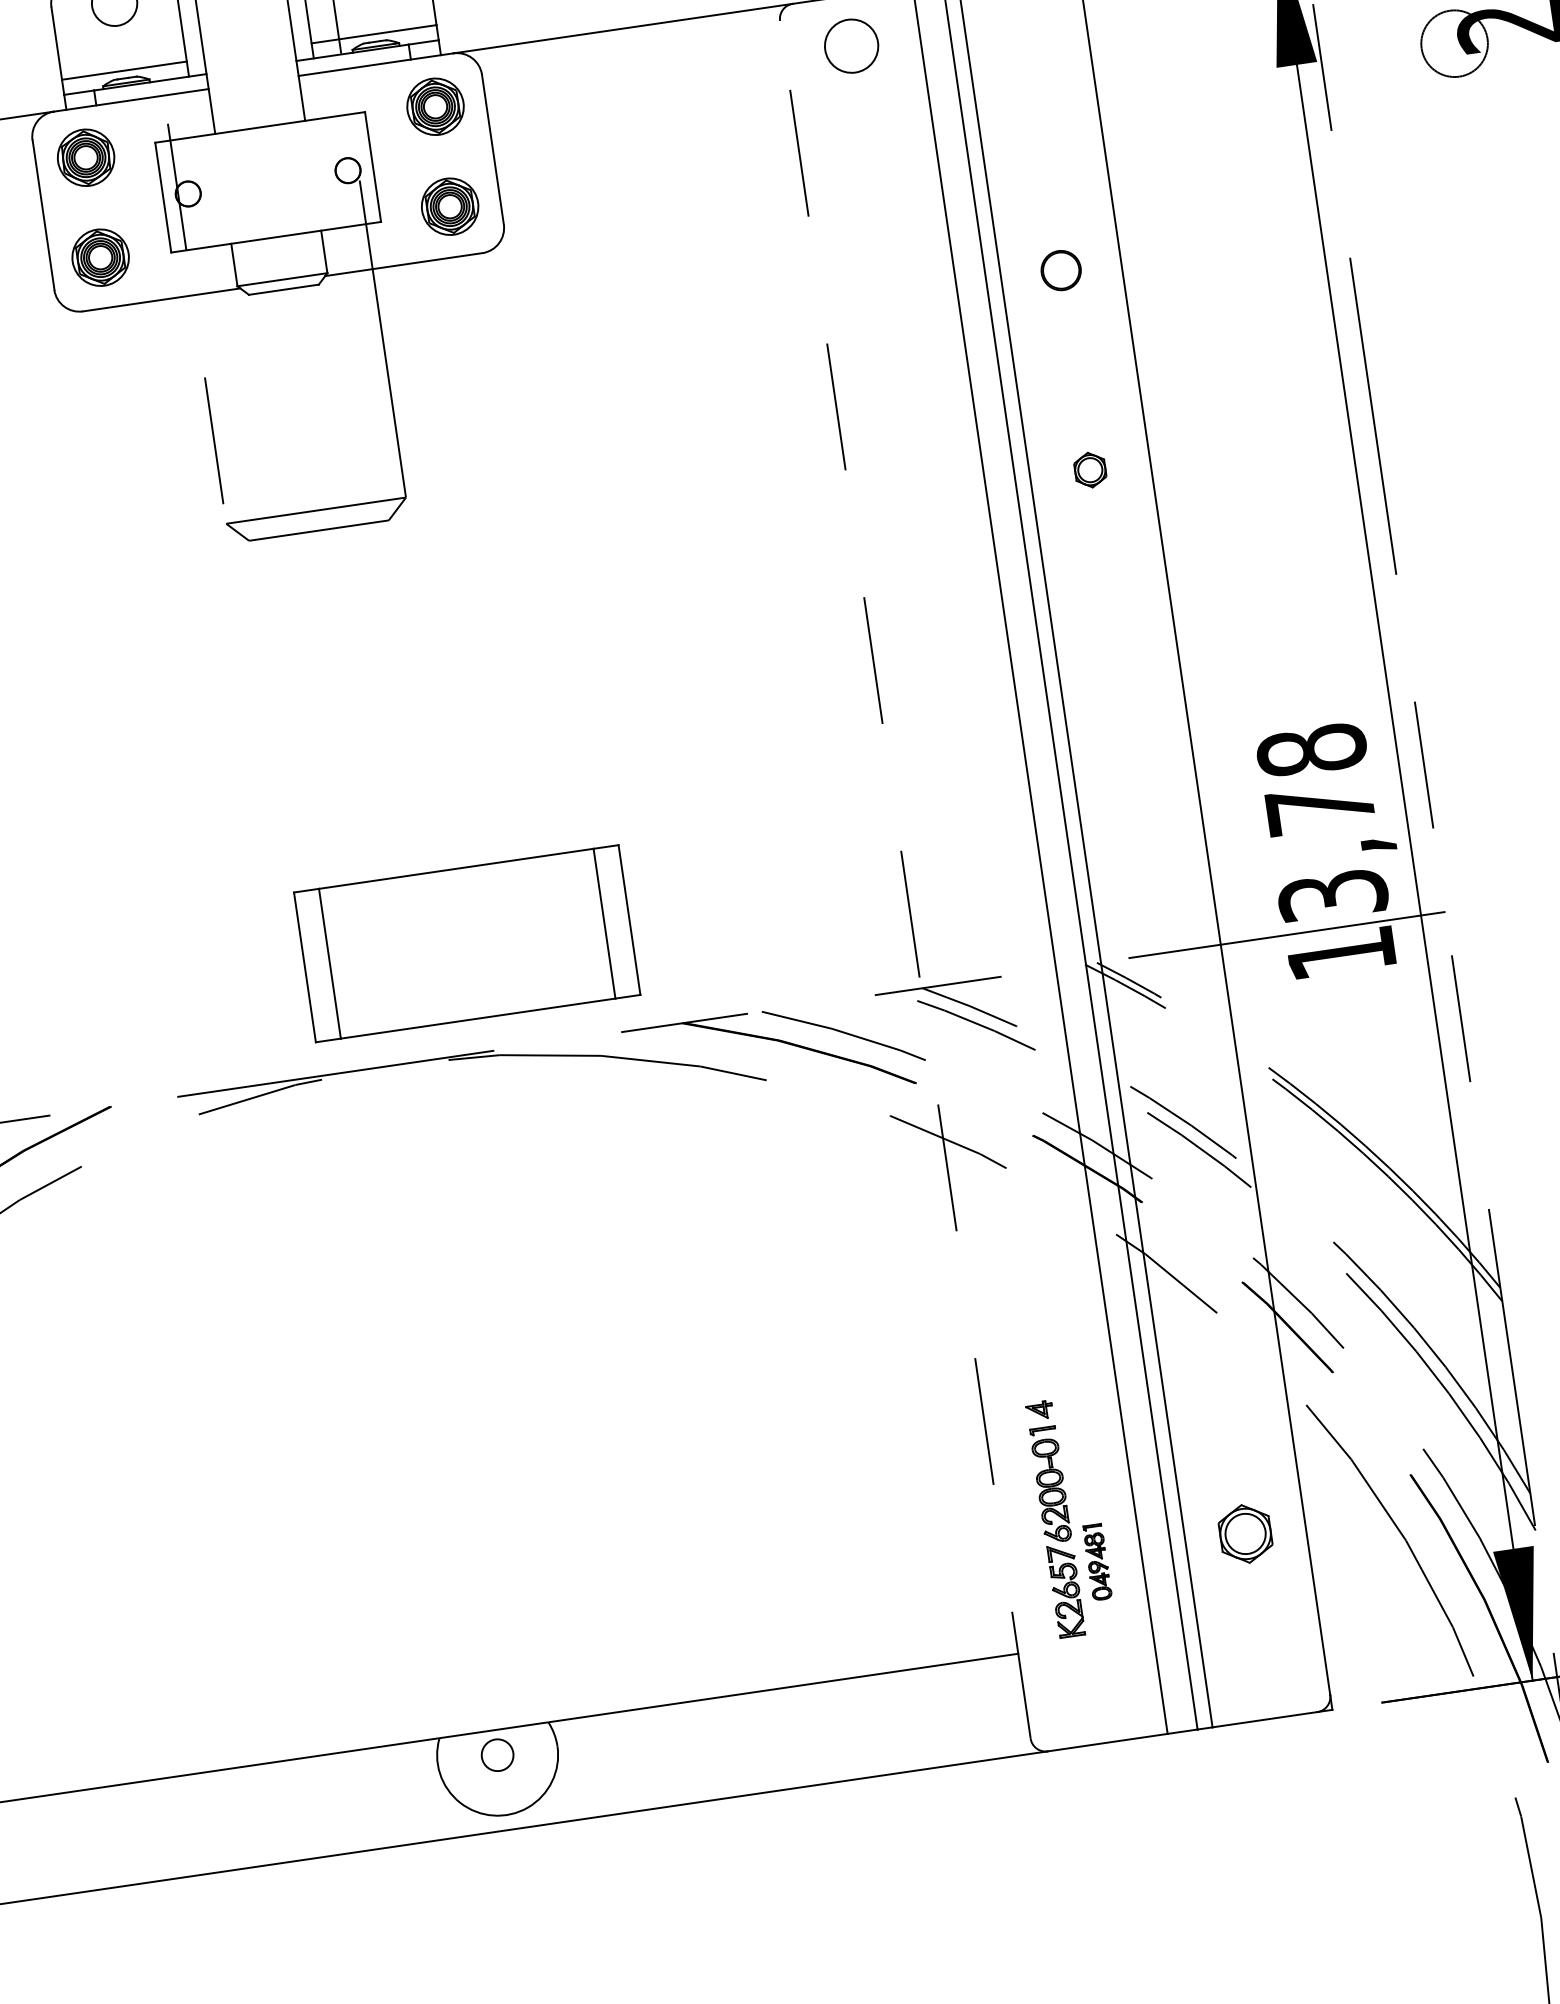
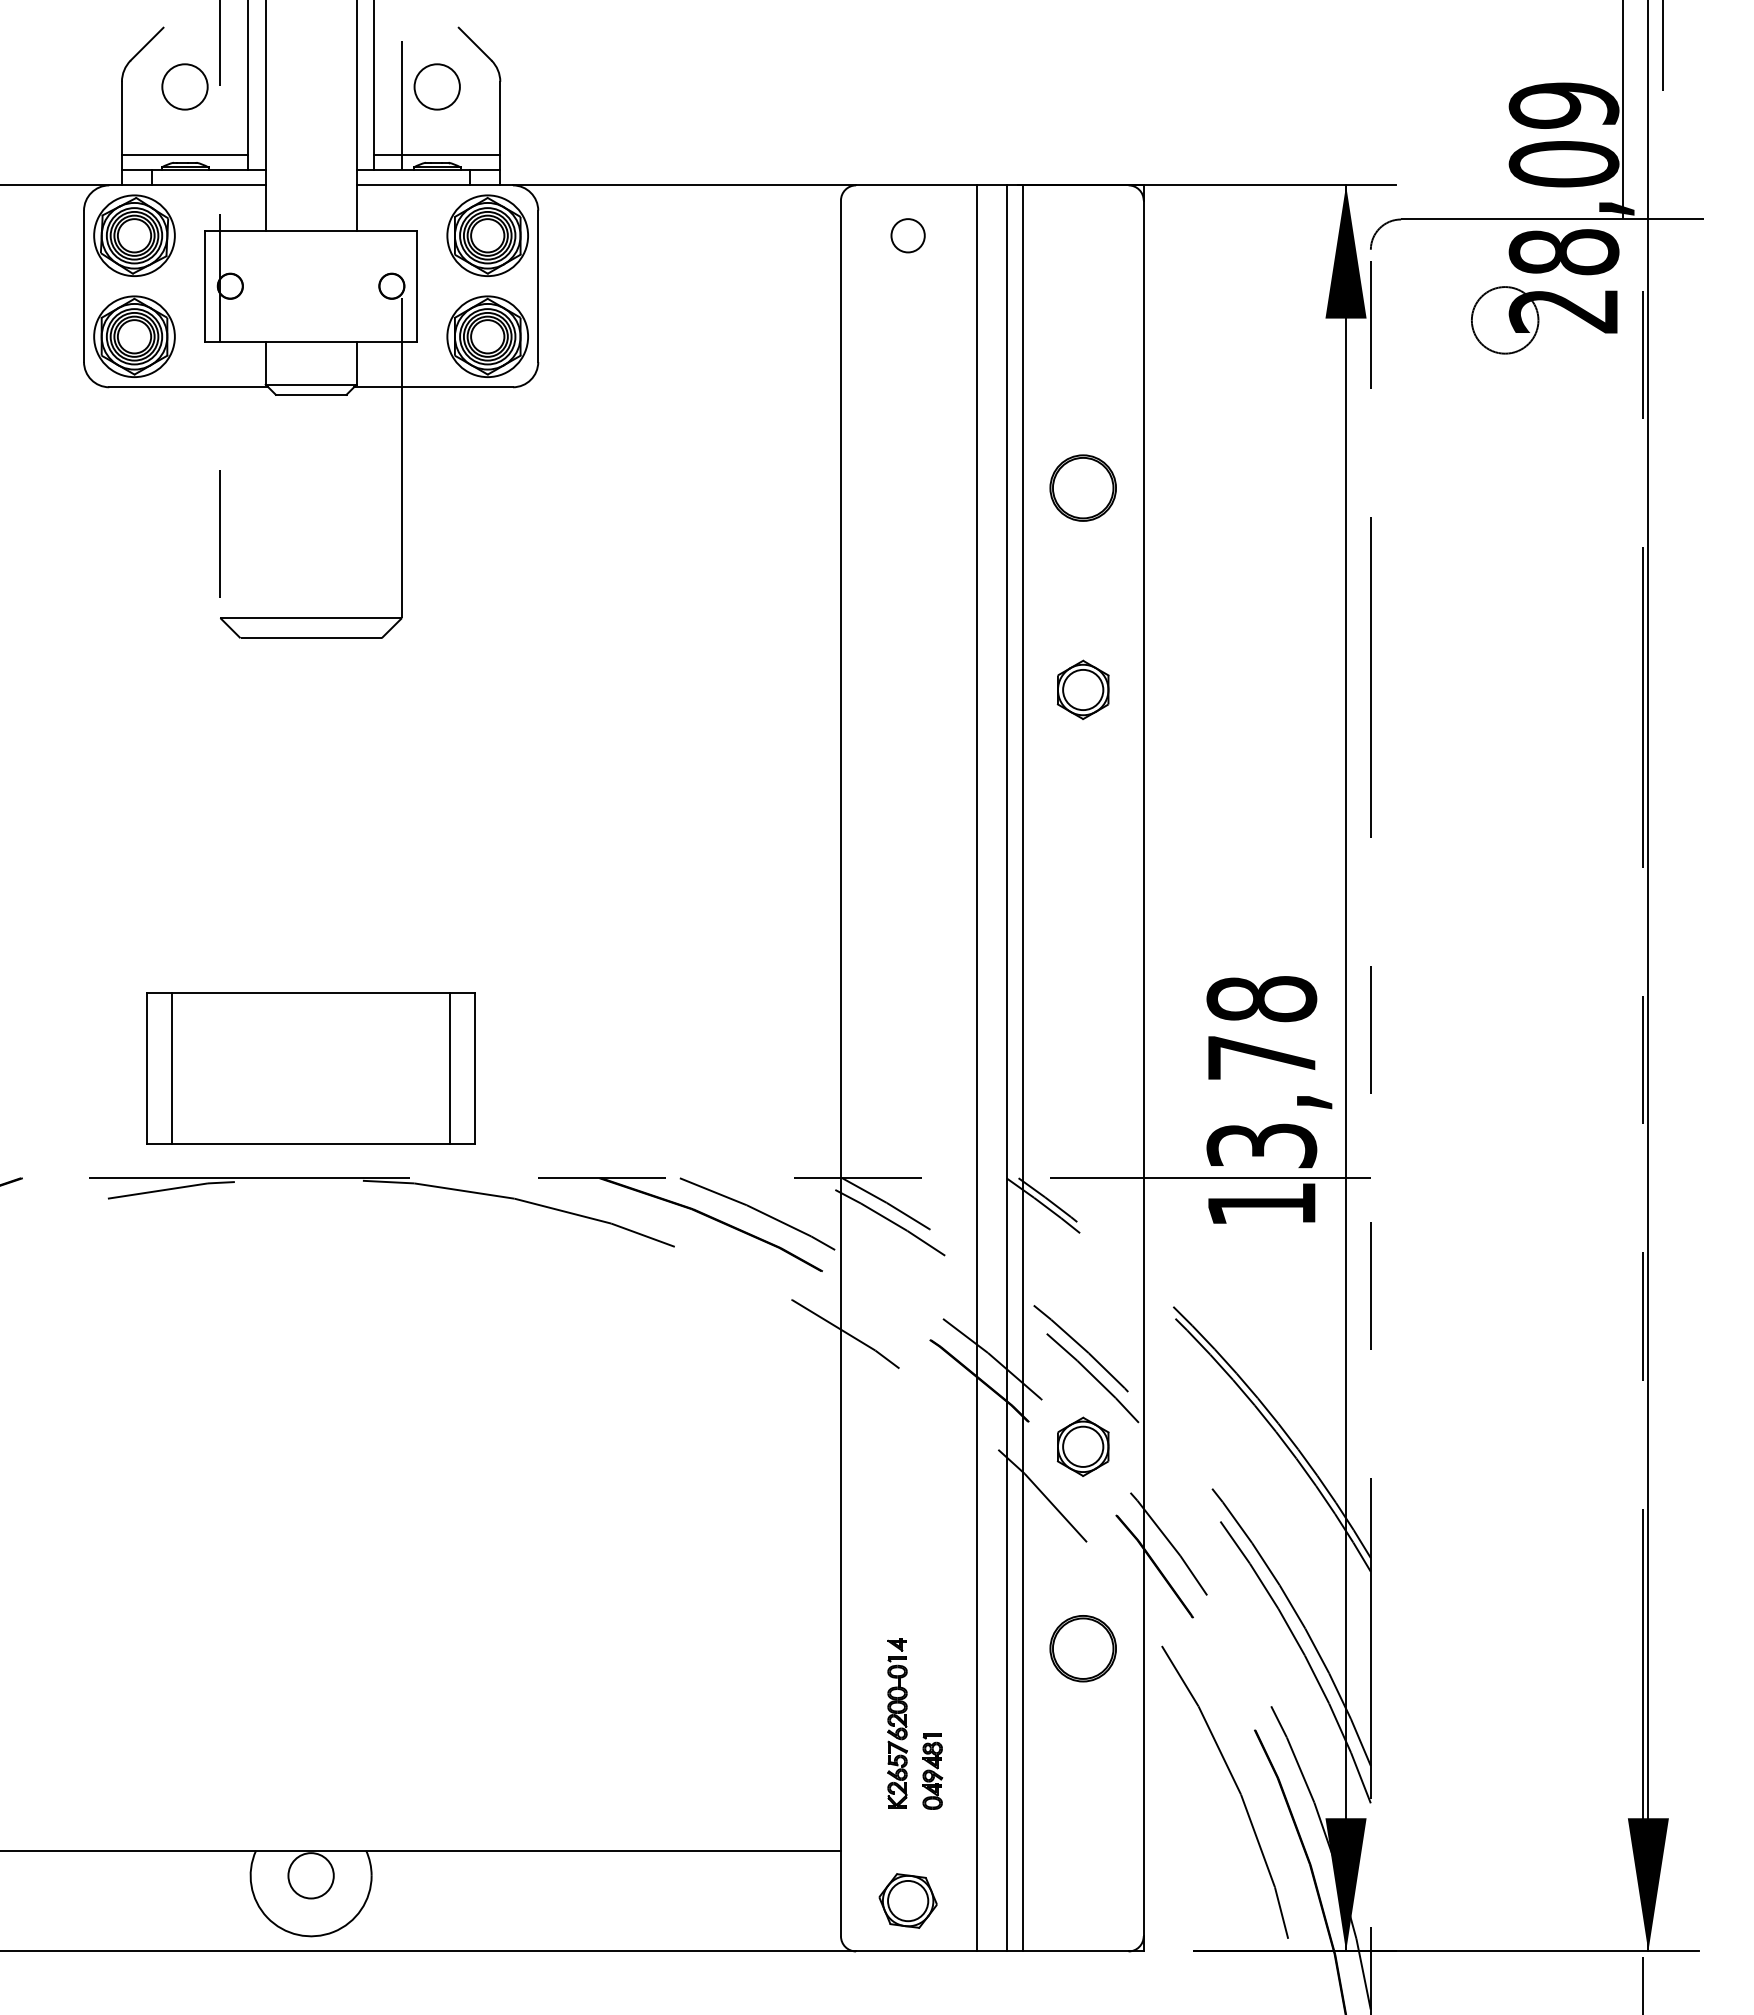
circle: (850, 46) -> (907, 235), size x0.62
part: (435, 106) -> (487, 235), size x1.43
part: (86, 157) -> (134, 235), size x1.43
part: (449, 206) -> (487, 336), size x1.43
part: (100, 257) -> (134, 336), size x1.43
part: (1060, 270) -> (1082, 487), size x1.67
part: (1089, 469) -> (1082, 689), size x1.67
line: (904, 879) -> (840, 1068), dashed -> solid
part: (466, 943) -> (310, 1068), moved
part: (1228, 1418) -> (1082, 1648), added
part: (1055, 1519) -> (897, 1723), size x0.71
part: (1244, 1533) -> (1082, 1446), moved
part: (1091, 1693) -> (907, 1900), added
circle: (496, 1755) -> (310, 1875), size x1.43

